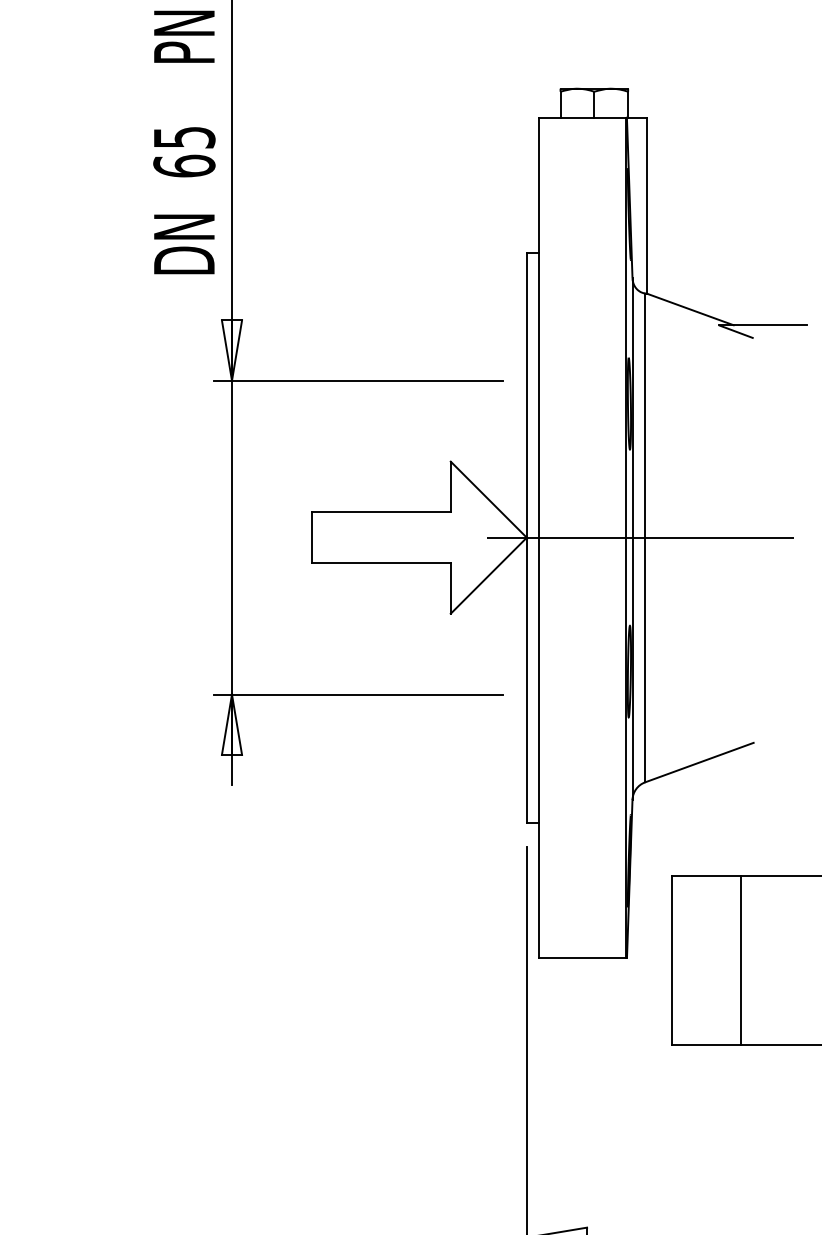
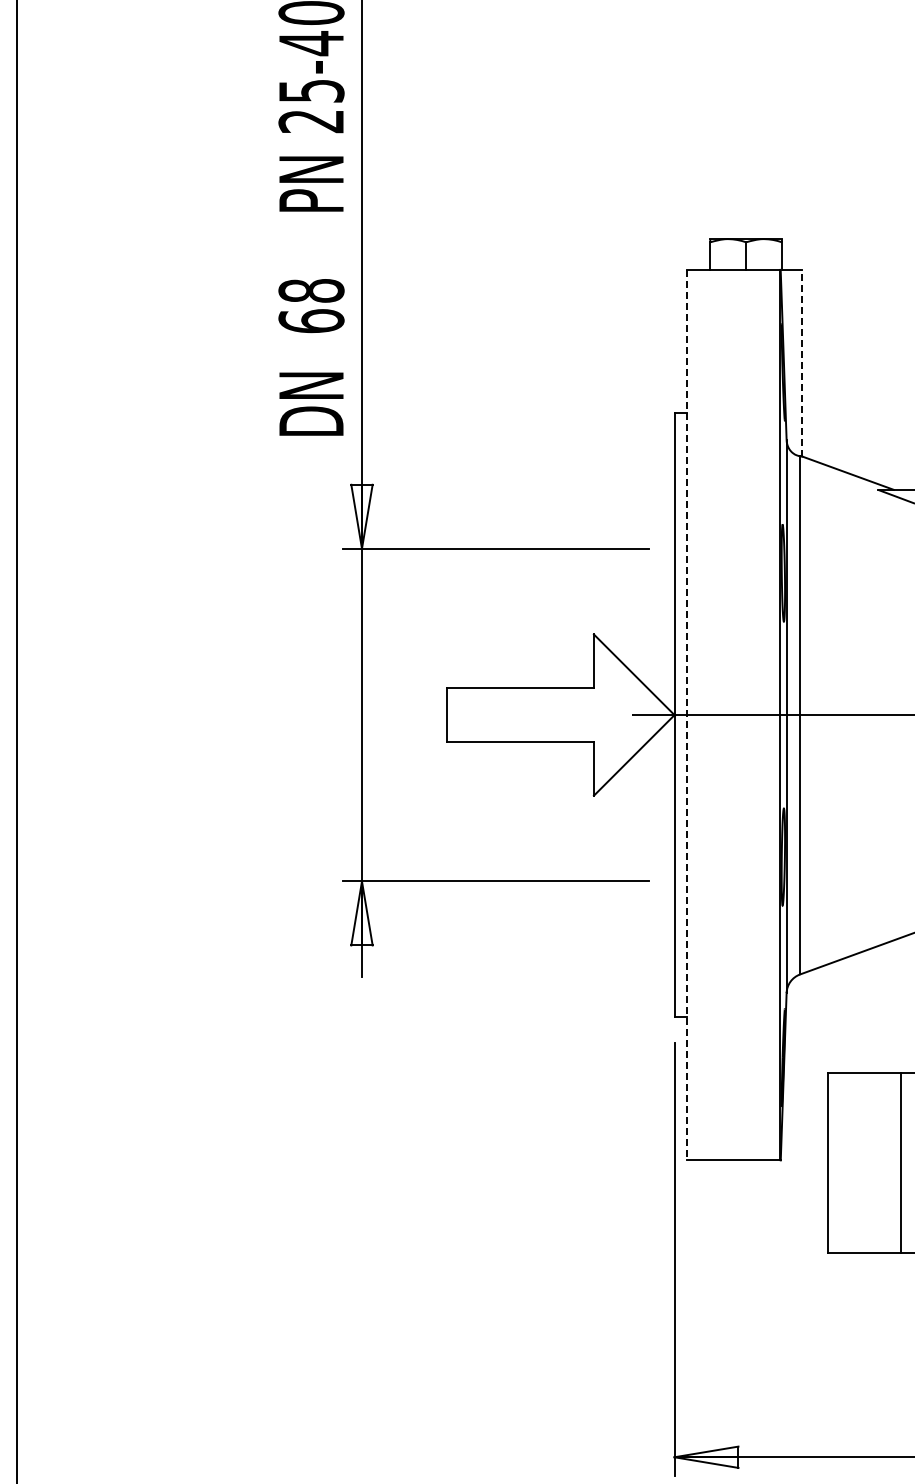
text: (184, 137) -> (311, 290), 65 -> 68
line: (647, 205) -> (802, 362), solid -> dashed
line: (539, 538) -> (687, 715), solid -> dashed

